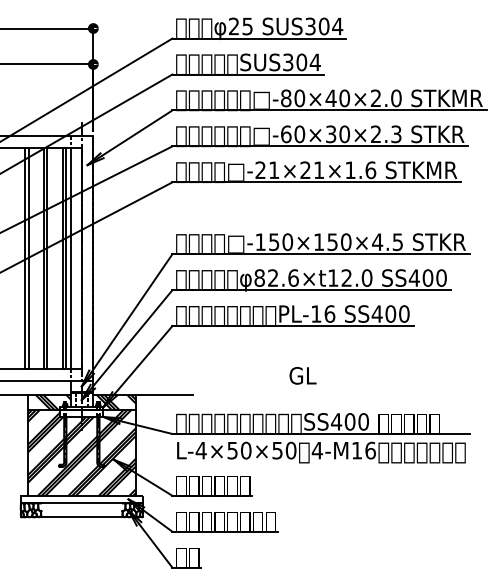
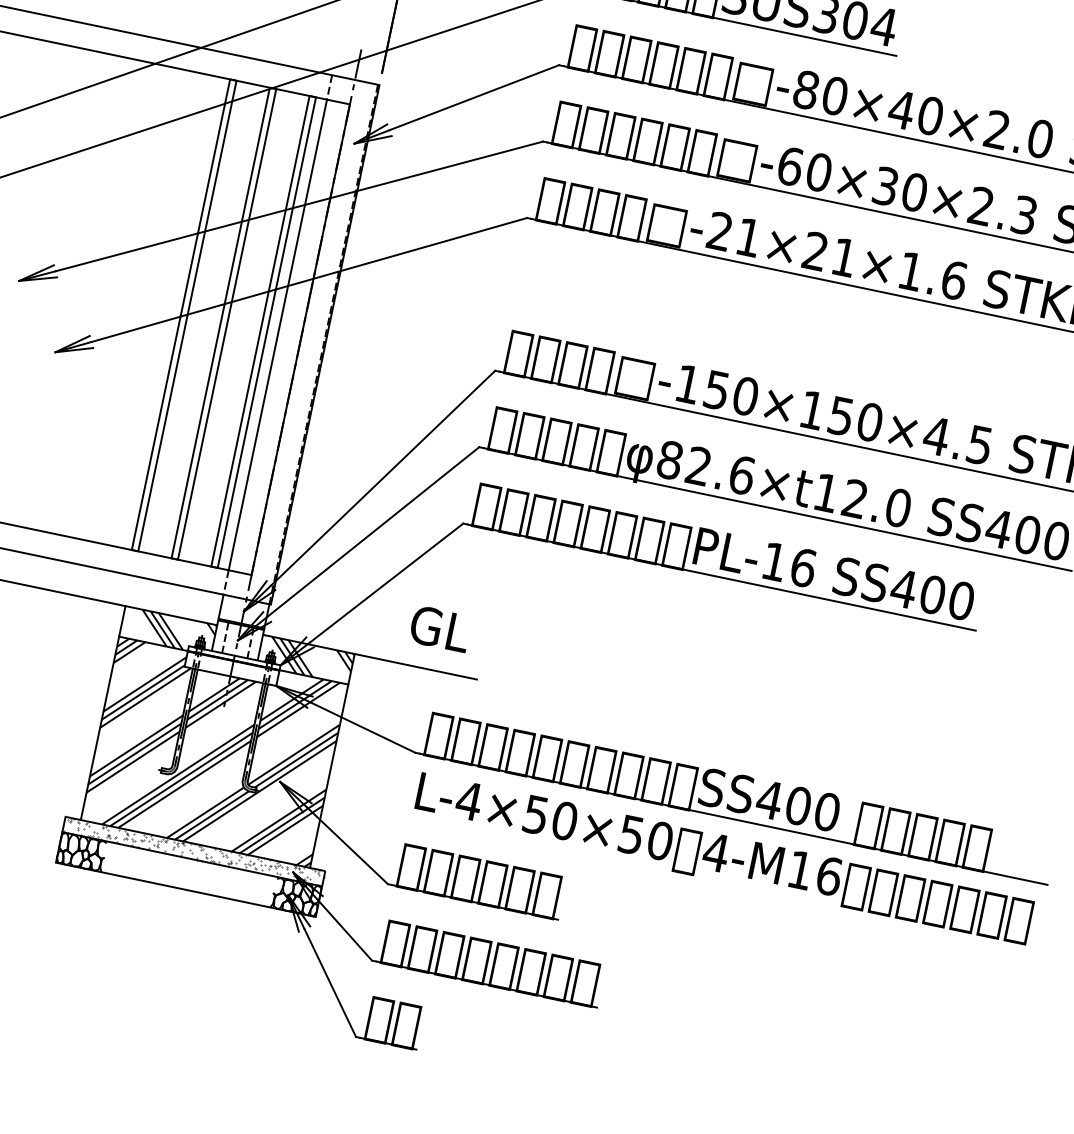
text: (302, 375) -> (439, 628), moved
hatch: (81, 498) -> (193, 849), added

